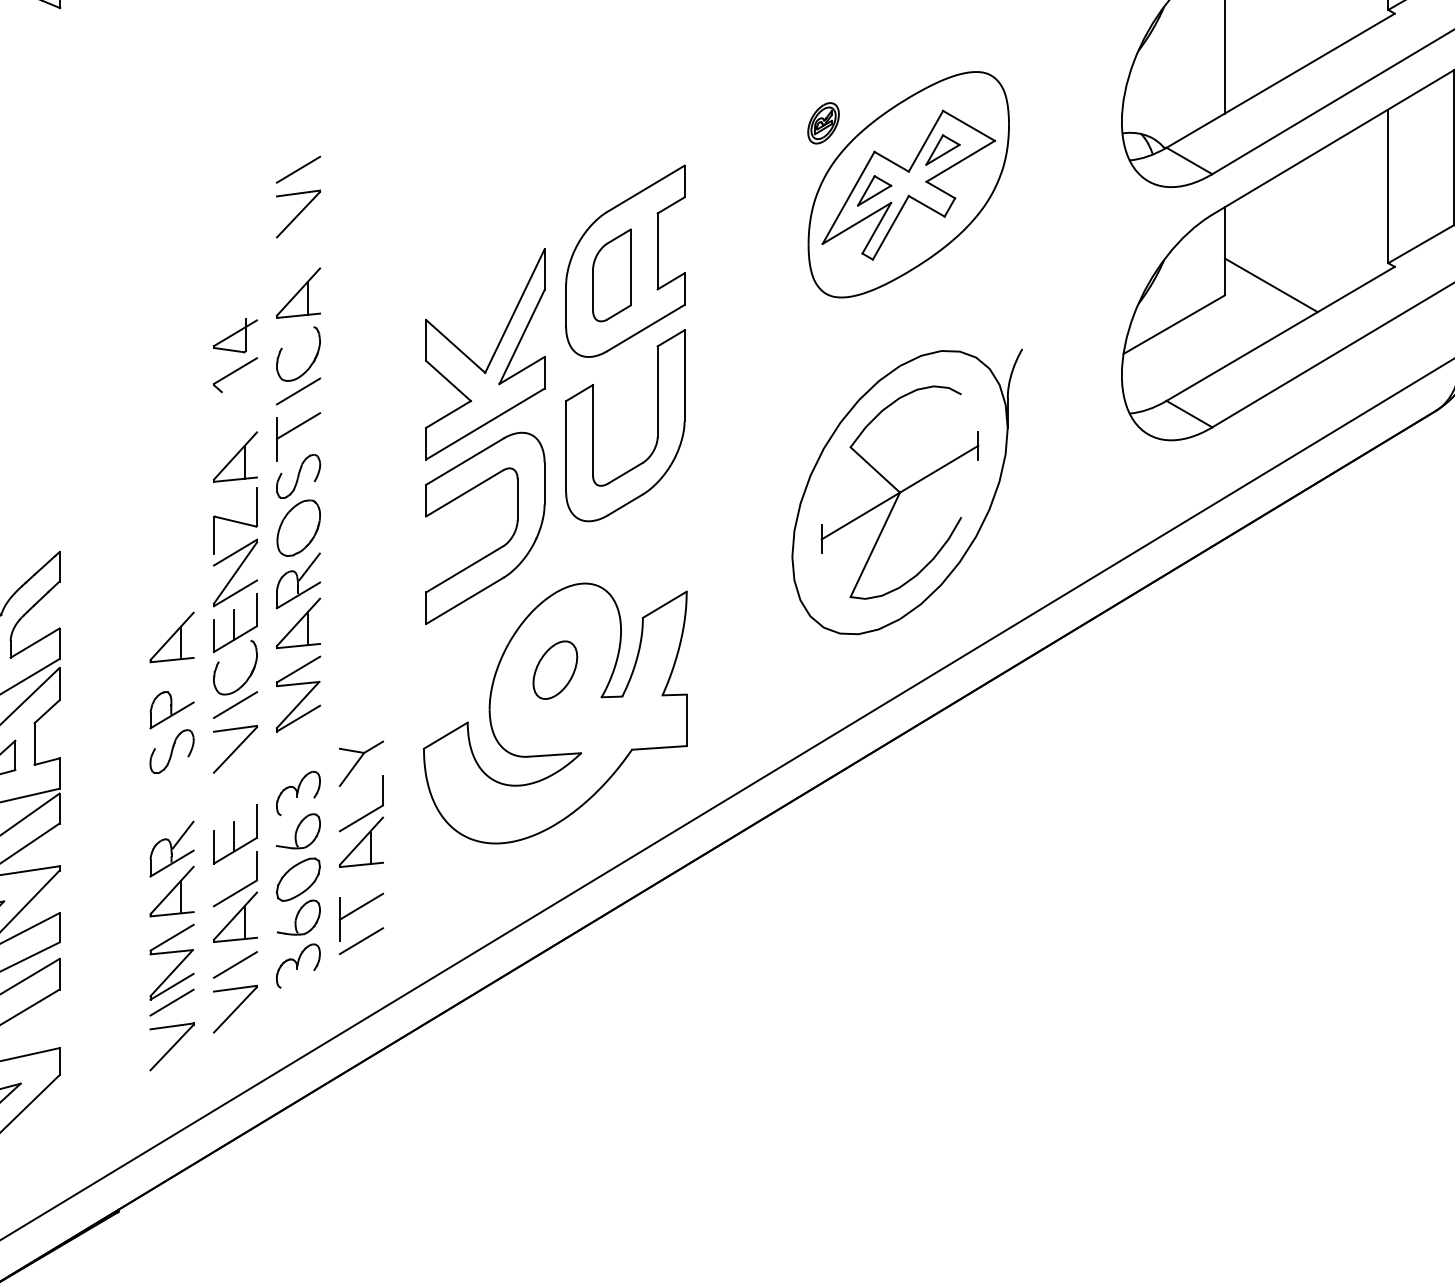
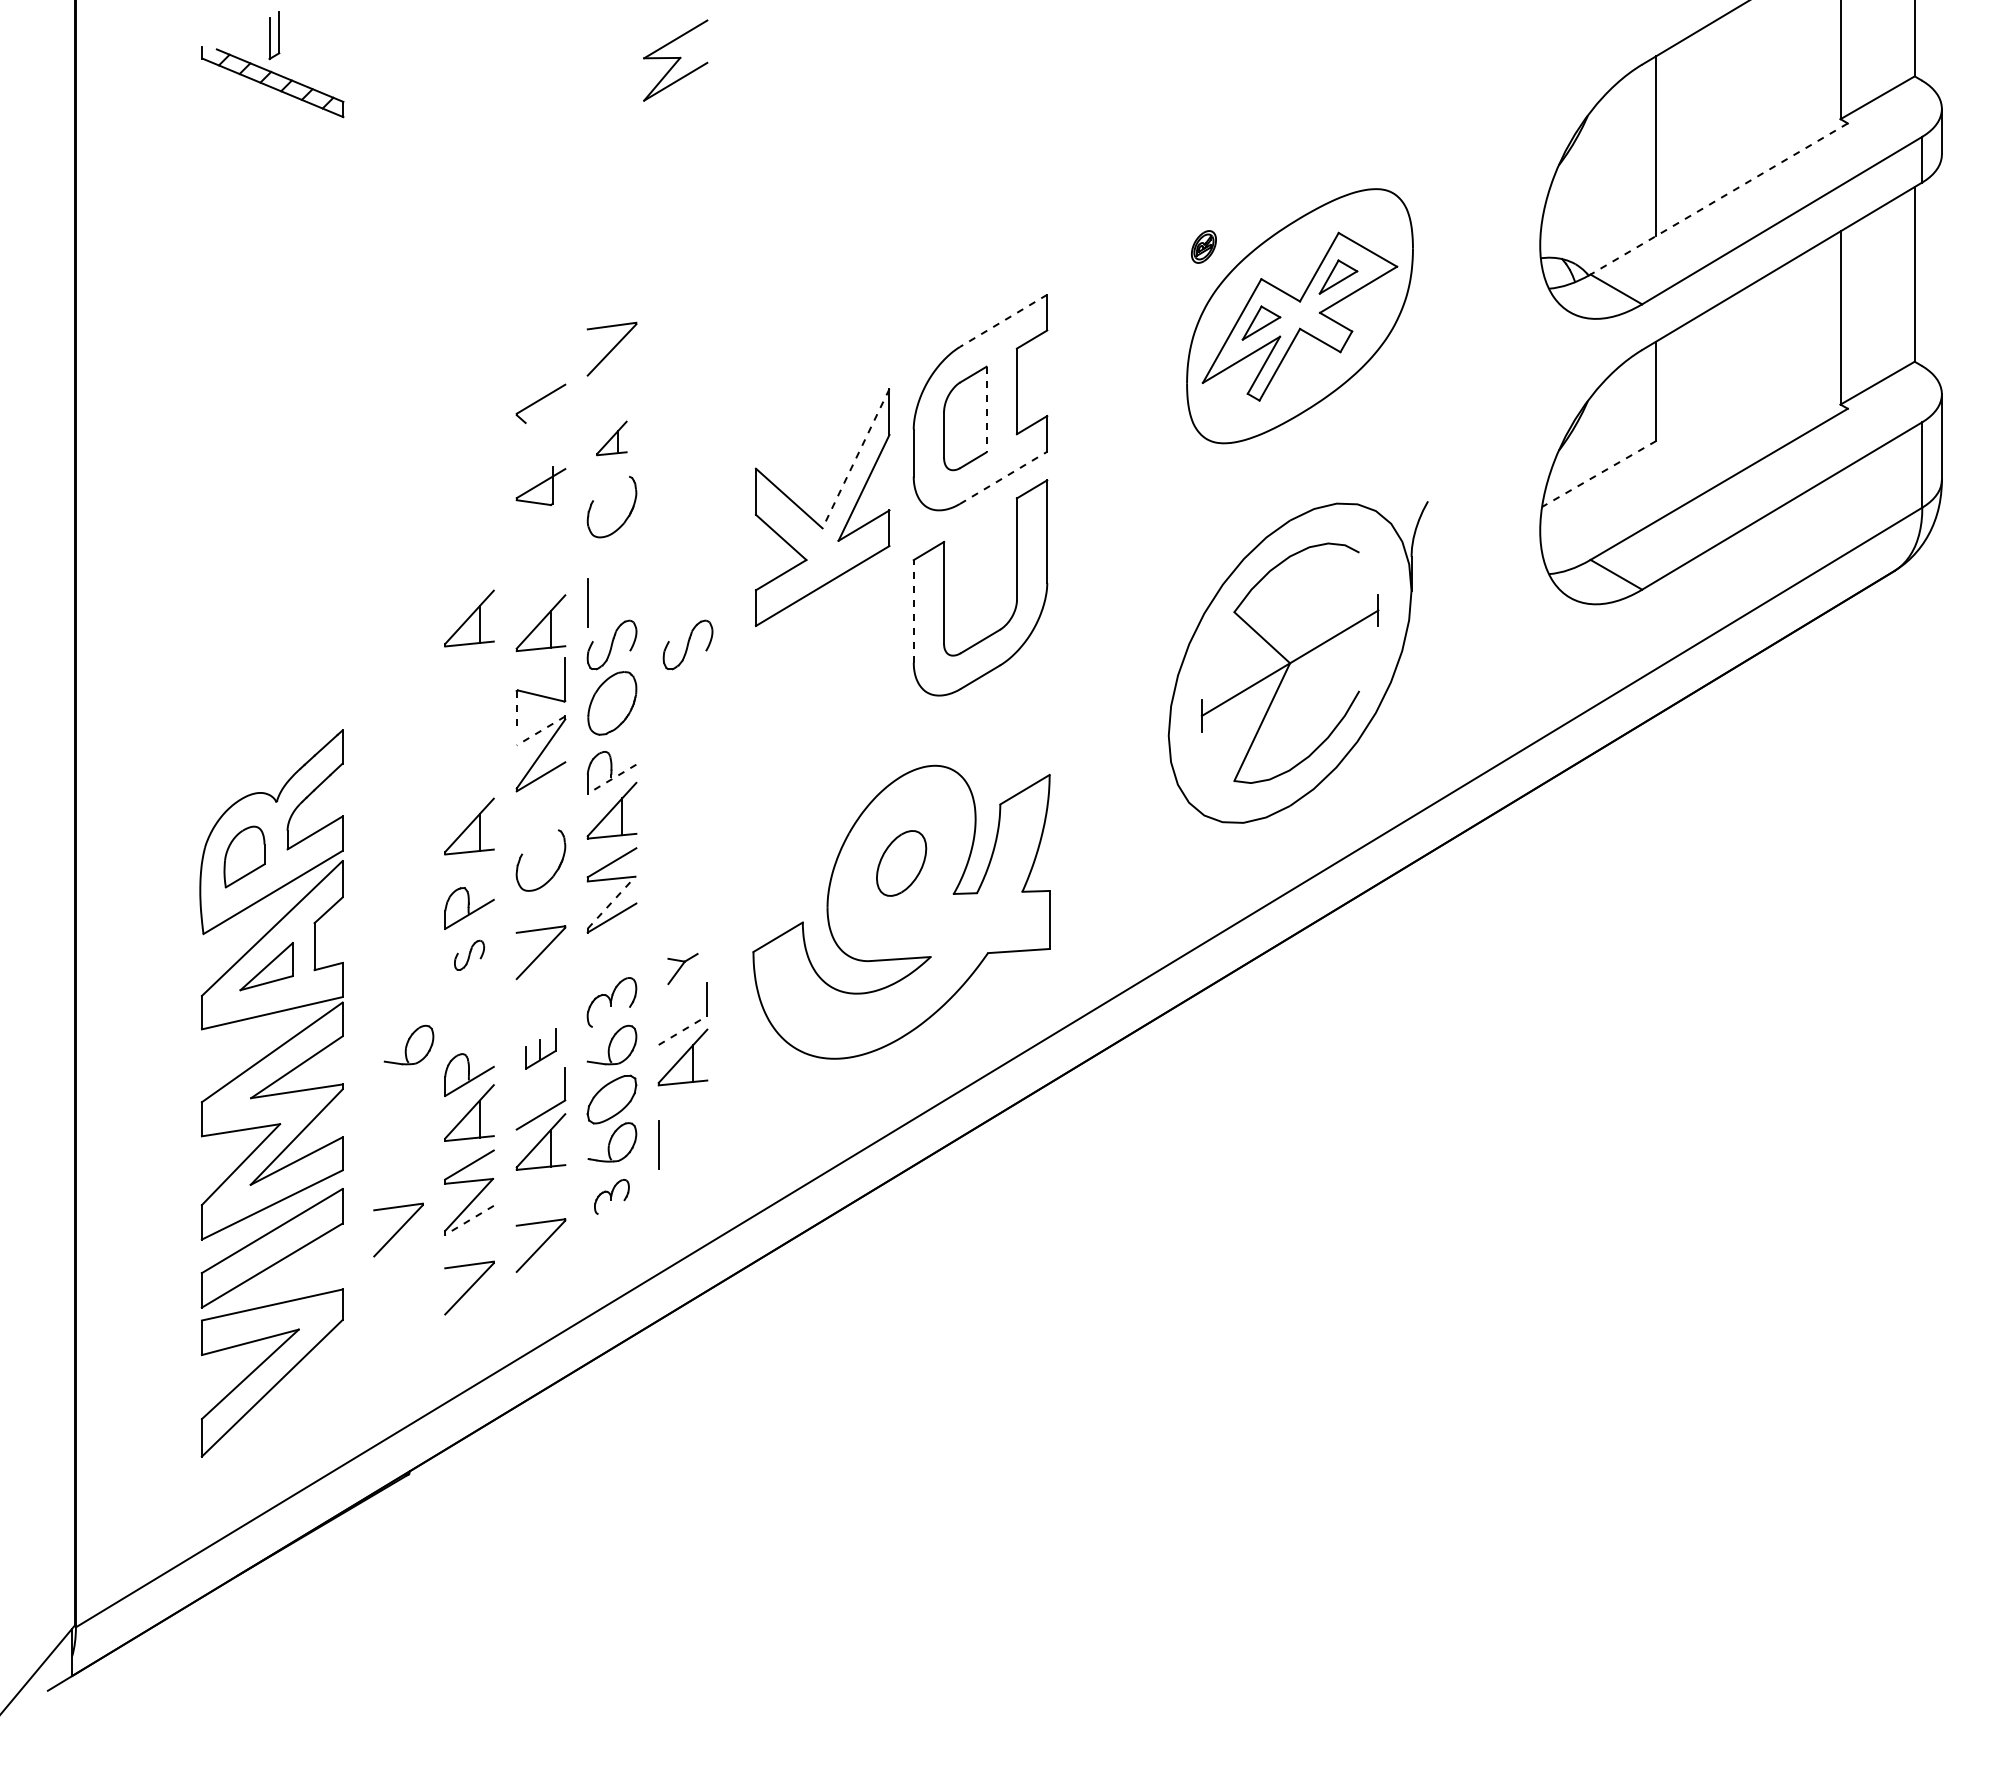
line: (1280, 81) -> (1718, 199), solid -> dashed
part: (823, 122) -> (1203, 246), size x0.7
line: (298, 169) -> (611, 298), removed
line: (645, 188) -> (1003, 320), solid -> dashed
line: (630, 267) -> (986, 409), solid -> dashed
line: (1271, 285) -> (1708, 429), removed
part: (298, 293) -> (611, 438), size x0.6
line: (514, 311) -> (855, 459), solid -> dashed
line: (1174, 324) -> (1599, 473), solid -> dashed
line: (645, 327) -> (1003, 477), solid -> dashed
part: (235, 374) -> (540, 403), moved
line: (298, 390) -> (611, 548), removed
line: (298, 425) -> (611, 587), removed
line: (565, 445) -> (913, 610), solid -> dashed
part: (172, 452) -> (469, 618), added
part: (365, 475) -> (687, 644), added
line: (213, 535) -> (516, 711), solid -> dashed
part: (498, 547) -> (837, 725), removed
line: (235, 553) -> (540, 731), solid -> dashed
line: (309, 566) -> (624, 746), removed
line: (298, 595) -> (611, 779), solid -> dashed
part: (235, 622) -> (540, 809), removed
line: (235, 704) -> (540, 902), removed
line: (298, 704) -> (611, 902), solid -> dashed
part: (172, 751) -> (469, 955), size x0.6
part: (361, 763) -> (682, 968), size x0.6
line: (361, 818) -> (683, 1030), solid -> dashed
part: (117, 830) -> (408, 1044), added
part: (235, 834) -> (540, 1048), size x0.6
line: (182, 835) -> (481, 1049), removed
line: (361, 906) -> (682, 1129), removed
line: (361, 940) -> (682, 1168), removed
line: (235, 964) -> (540, 1195), removed
part: (298, 965) -> (611, 1196), size x0.7
line: (172, 986) -> (469, 1220), solid -> dashed
part: (109, 994) -> (398, 1229), added
line: (172, 1002) -> (469, 1237), removed

